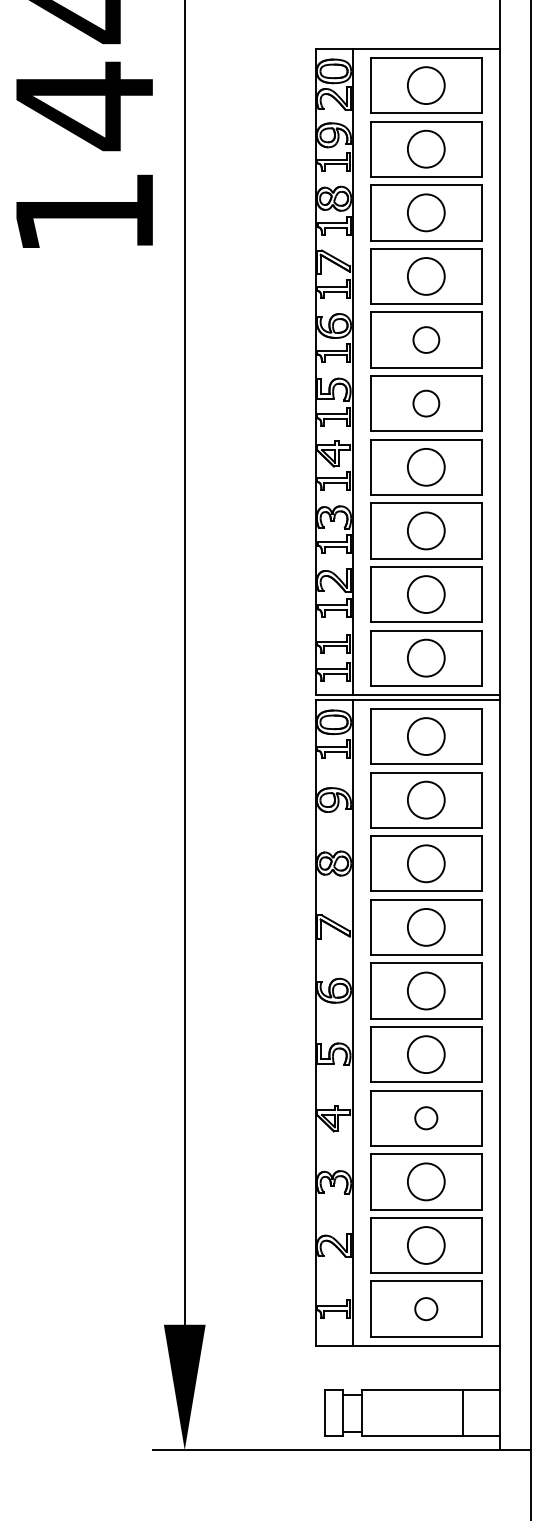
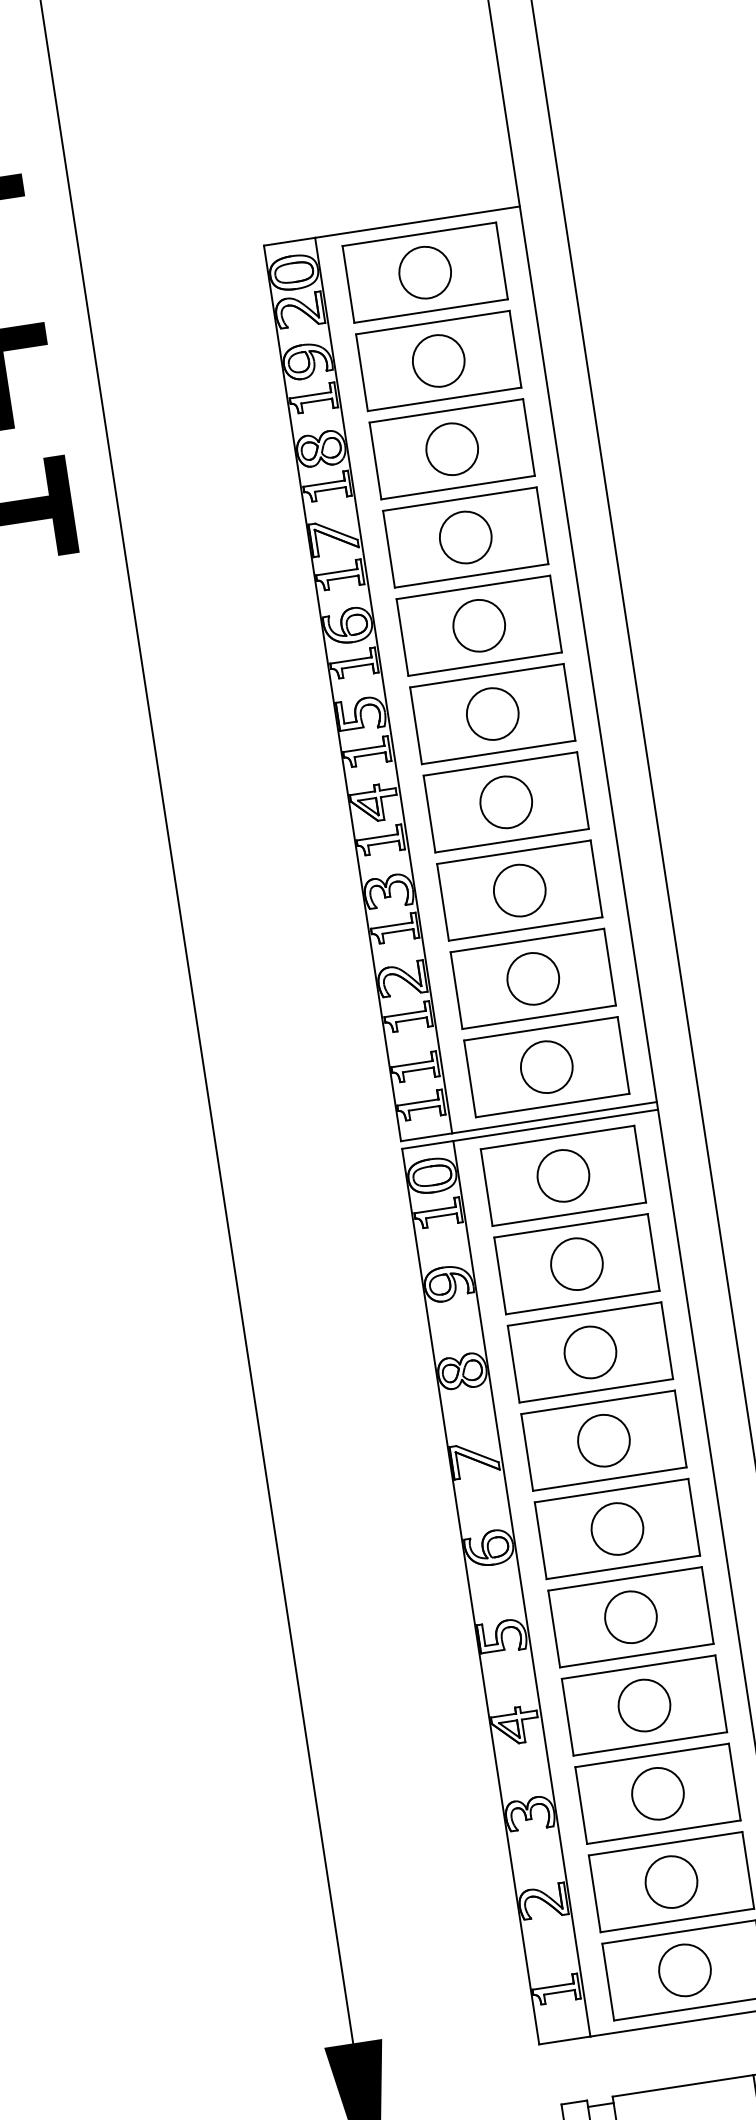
circle: (426, 339) -> (479, 624), size x1.43
circle: (426, 403) -> (492, 713), size x1.43
circle: (425, 1117) -> (643, 1704), size x1.67
circle: (425, 1308) -> (683, 1969), size x1.67

